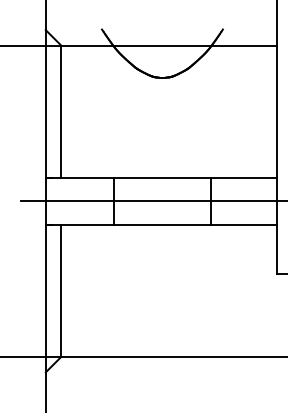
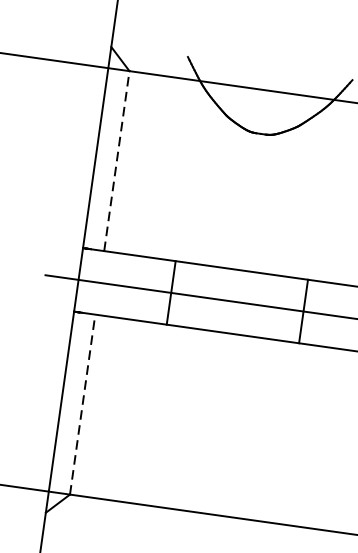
line: (61, 111) -> (117, 160), solid -> dashed
line: (61, 290) -> (82, 404), solid -> dashed

